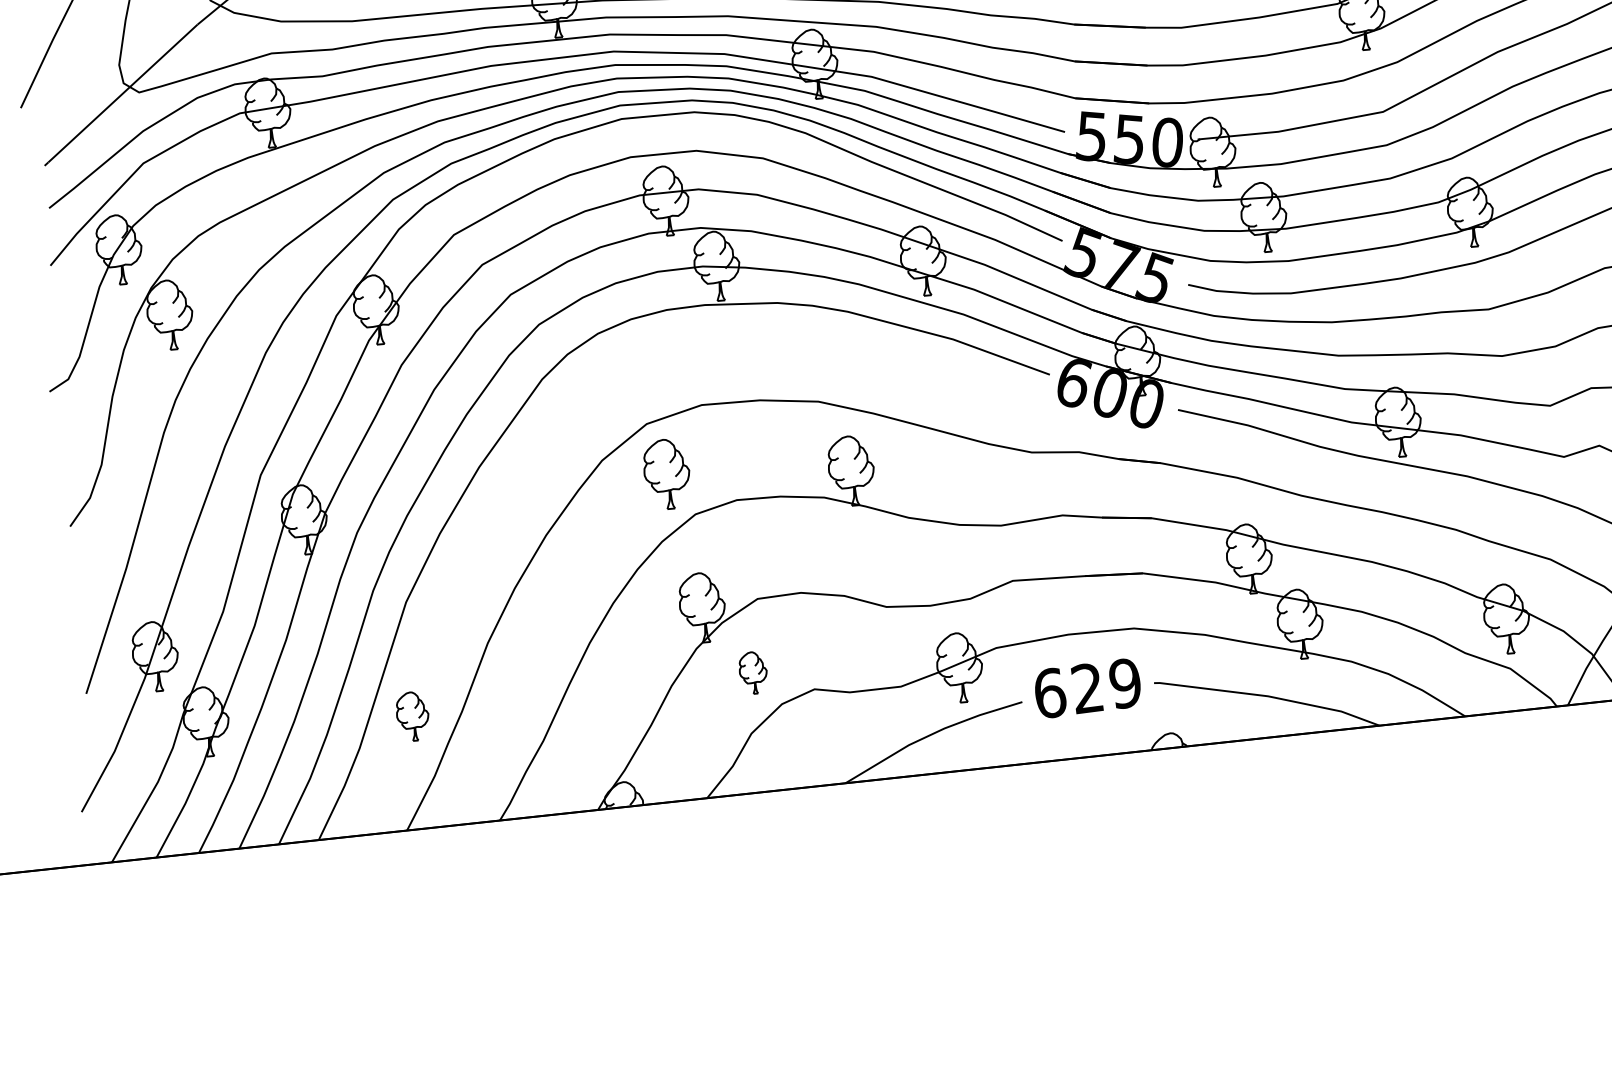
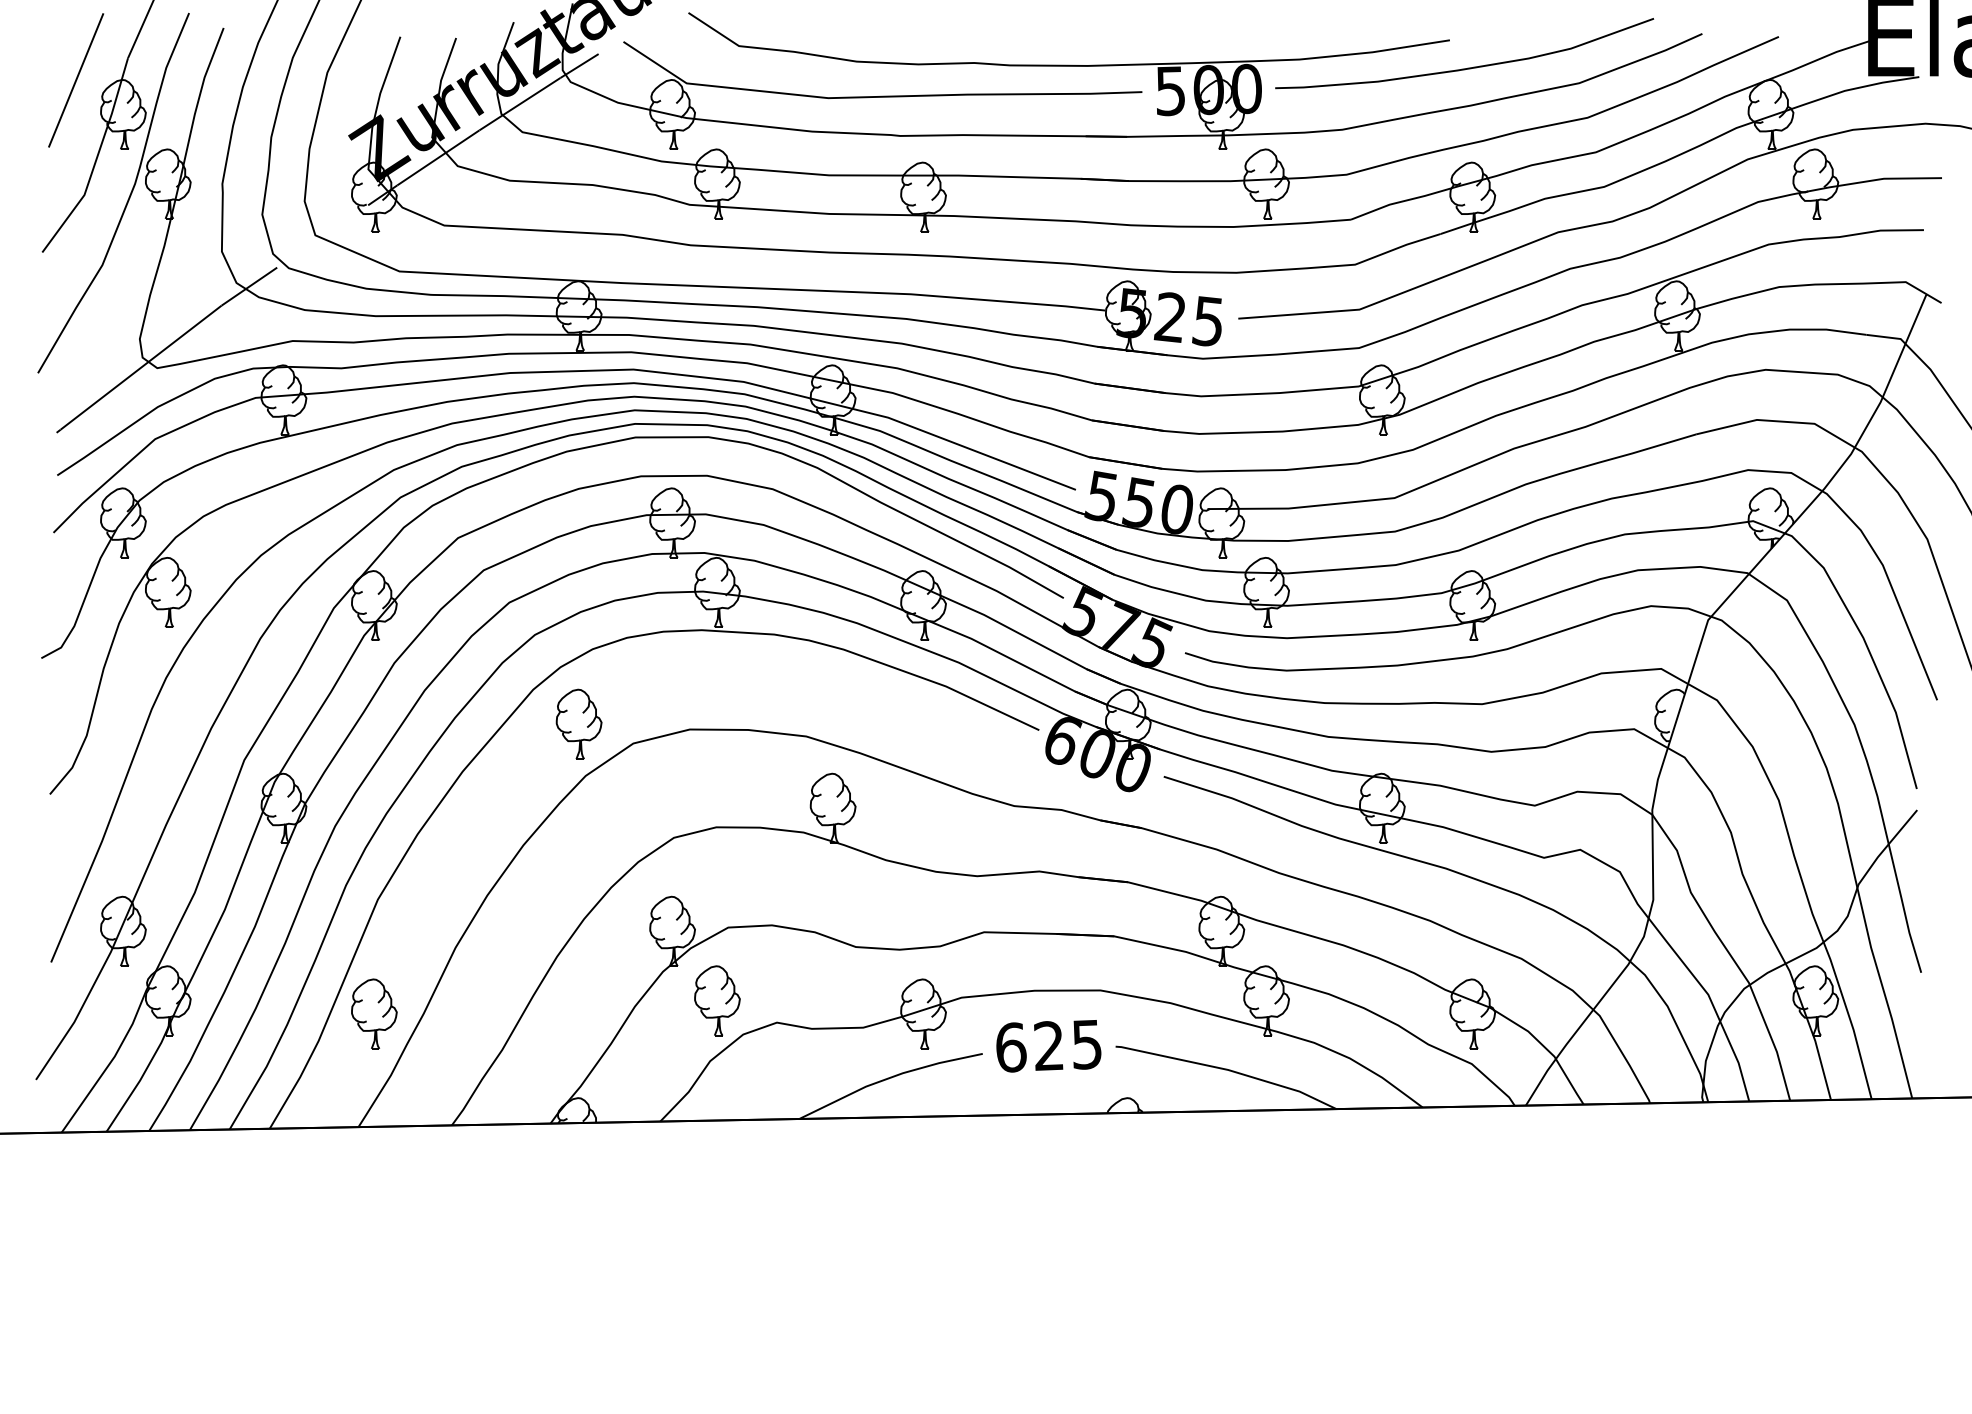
part: (666, 473) -> (578, 723), moved
part: (753, 672) -> (717, 1000), size x1.67
text: (1124, 683) -> (1086, 1044), 629 -> 625
part: (412, 715) -> (374, 1013), size x1.43

